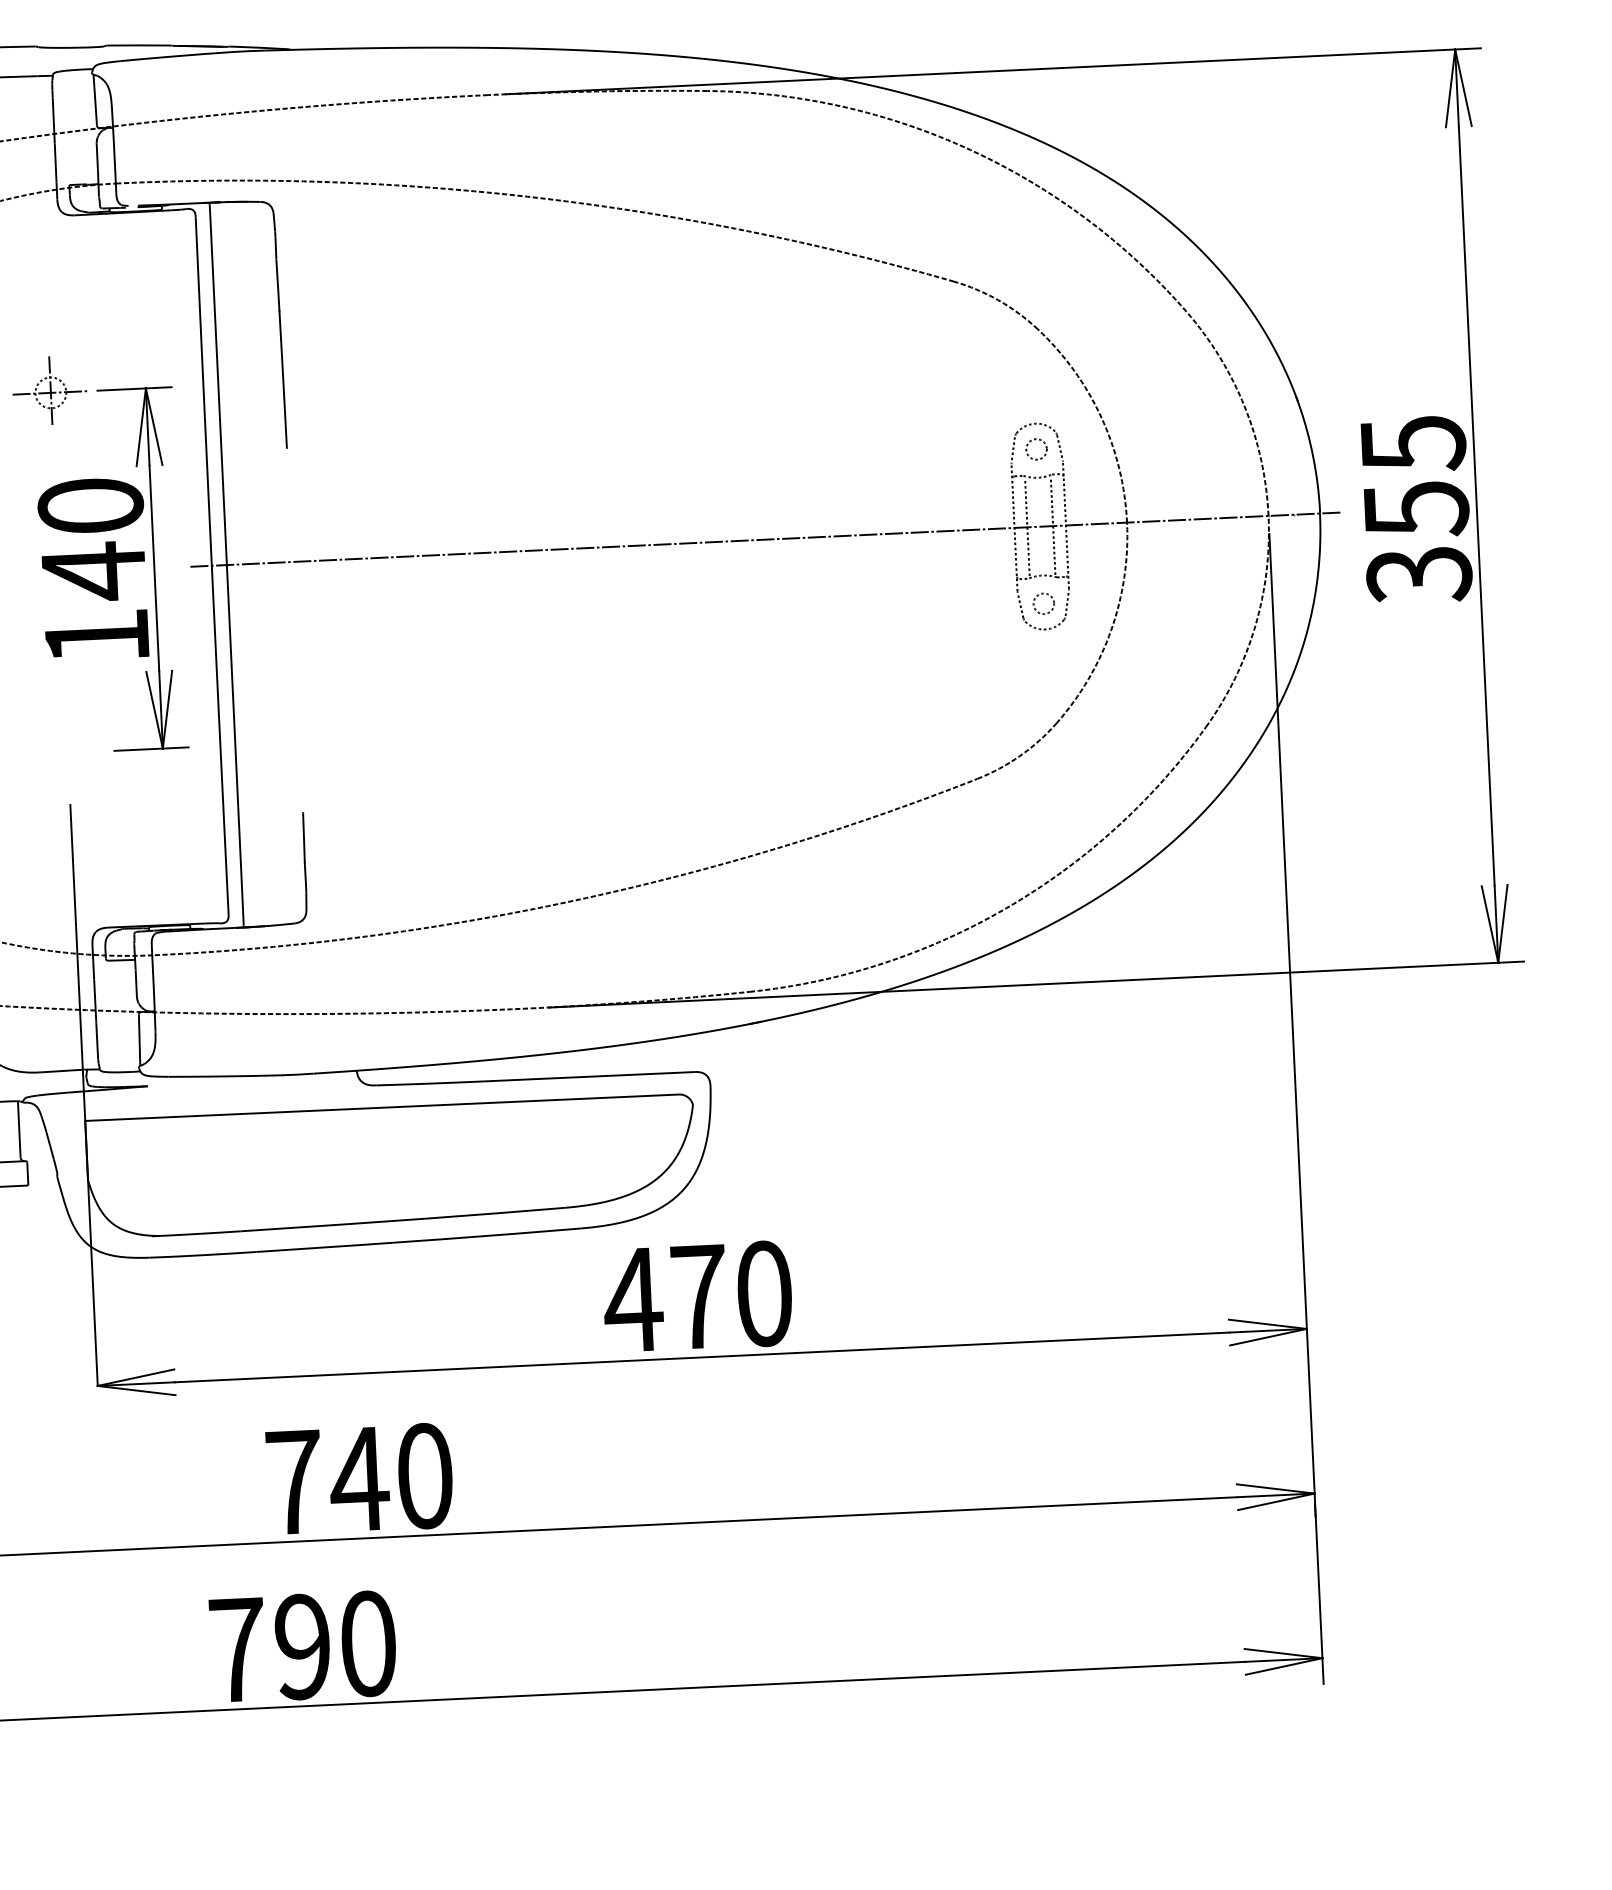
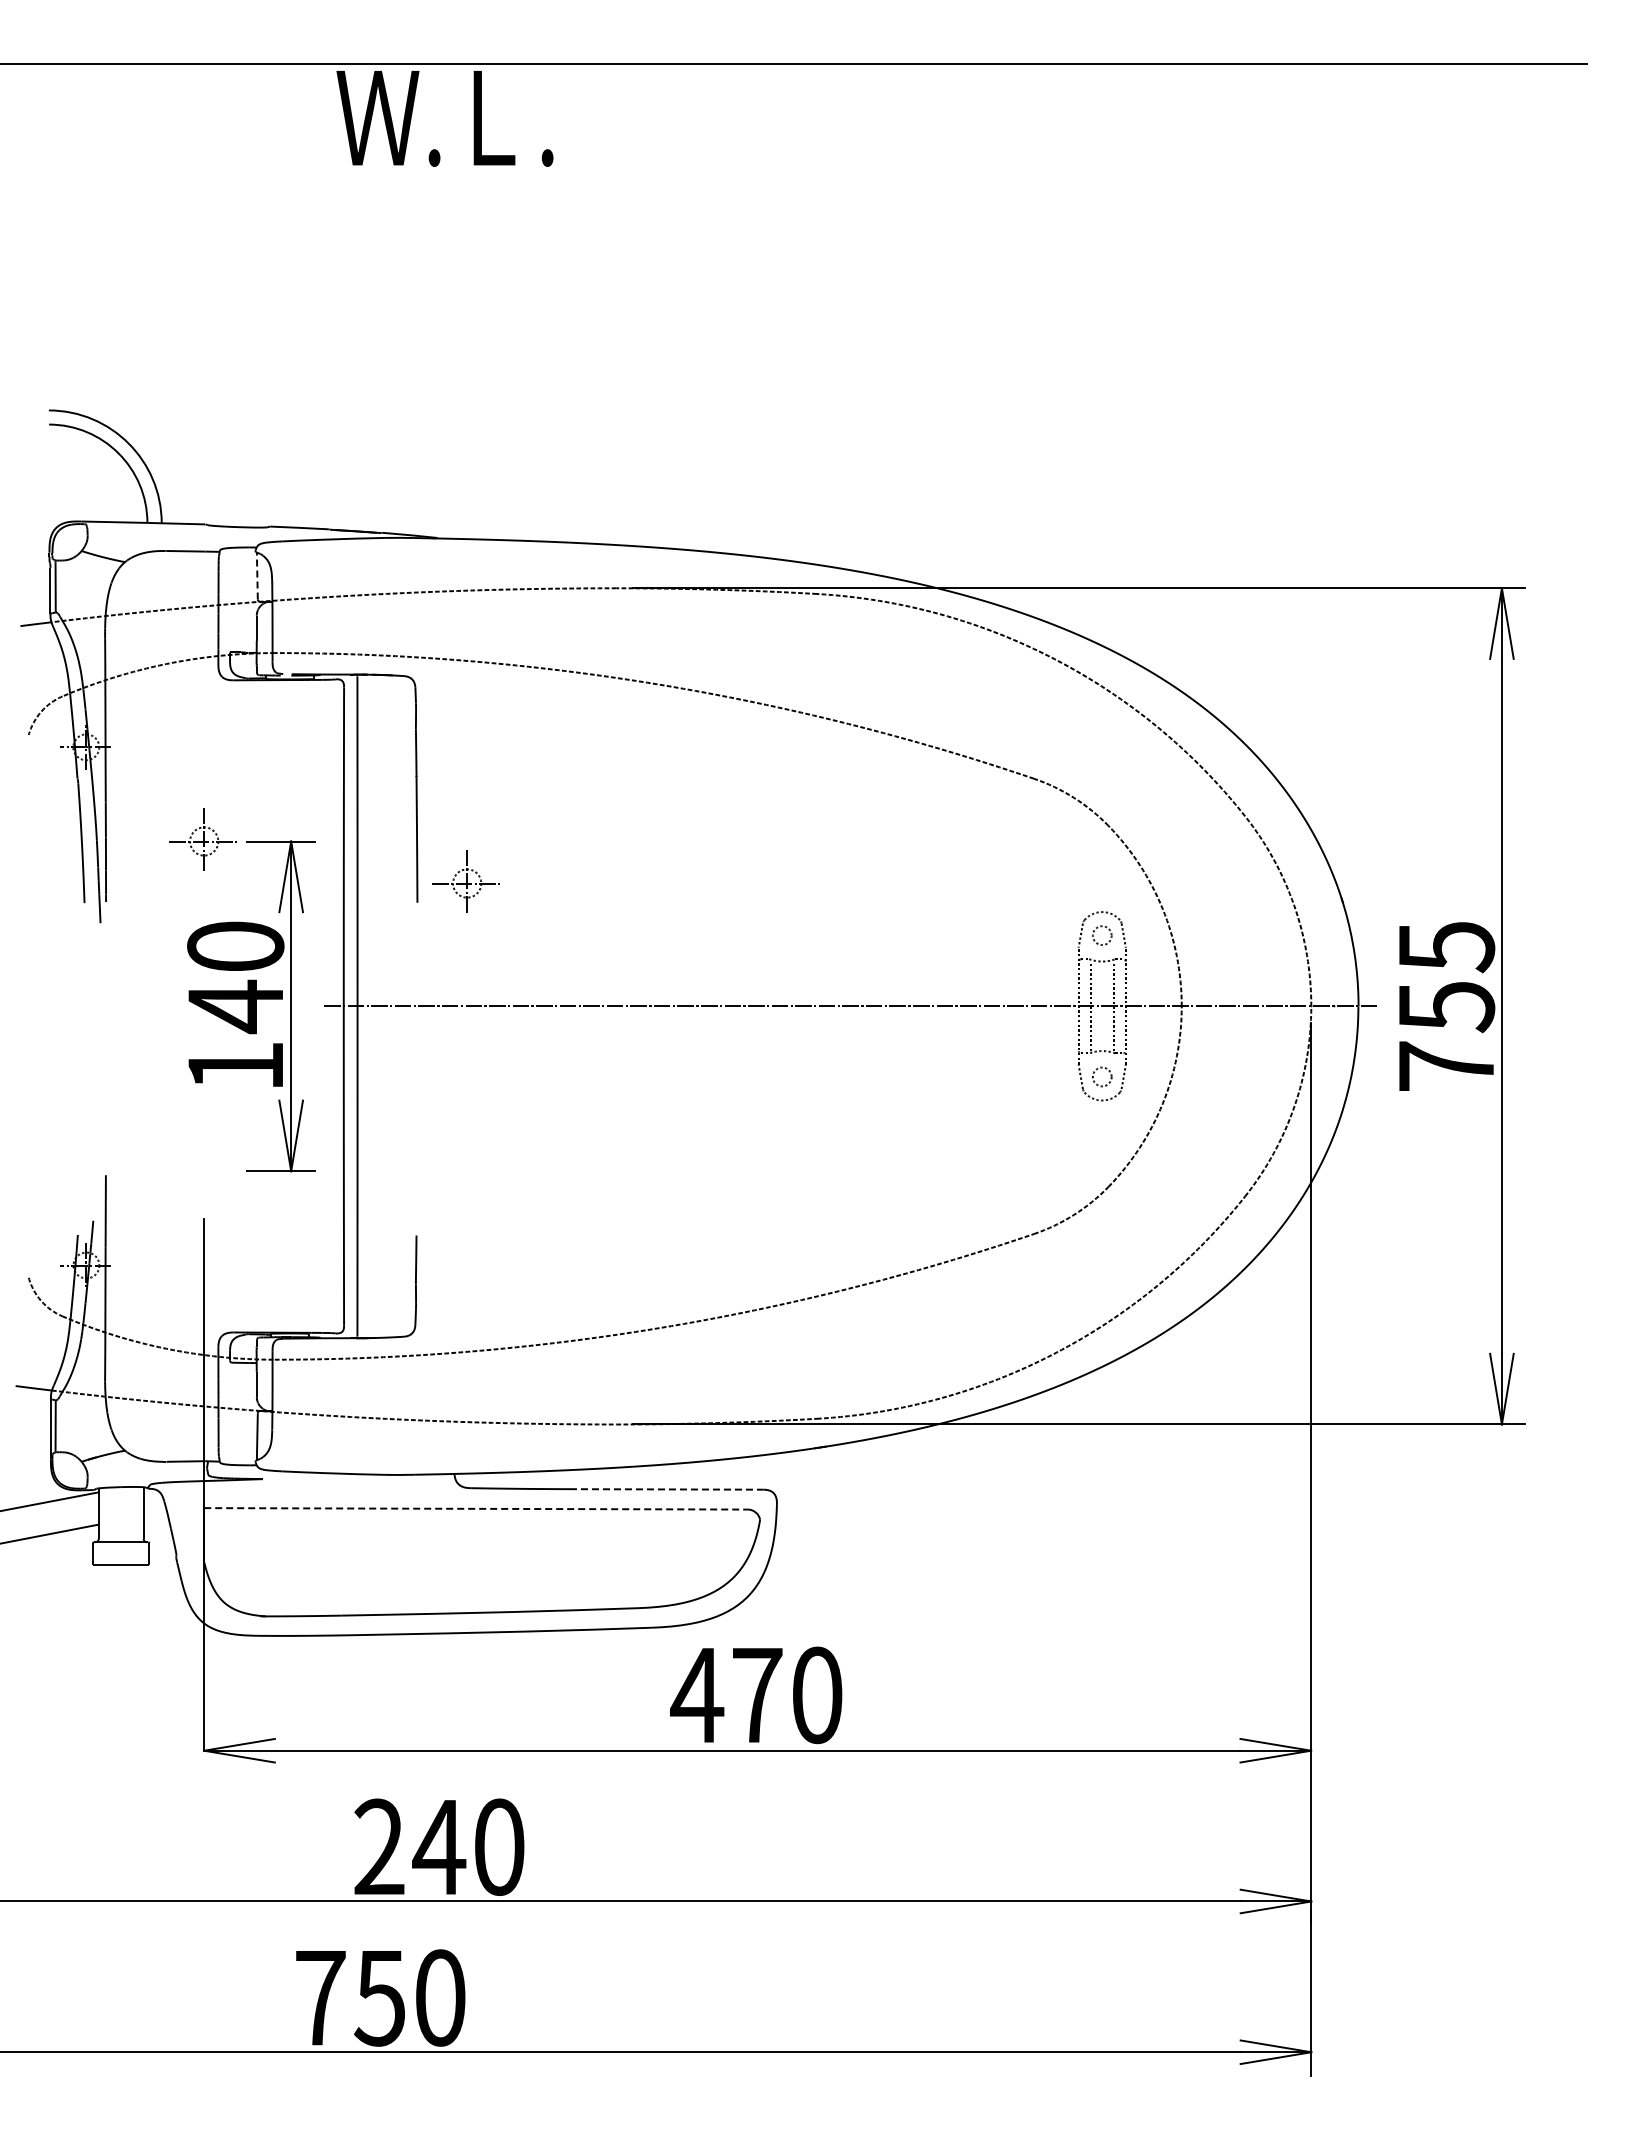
line: (95, 99) -> (257, 575), solid -> dashed
part: (338, 423) -> (465, 881), added
text: (1419, 574) -> (1446, 1066), 355 -> 755
line: (589, 1076) -> (666, 1489), solid -> dashed
line: (382, 1107) -> (476, 1508), solid -> dashed
text: (294, 1481) -> (379, 1846), 740 -> 240
text: (301, 1646) -> (379, 1997), 790 -> 750

